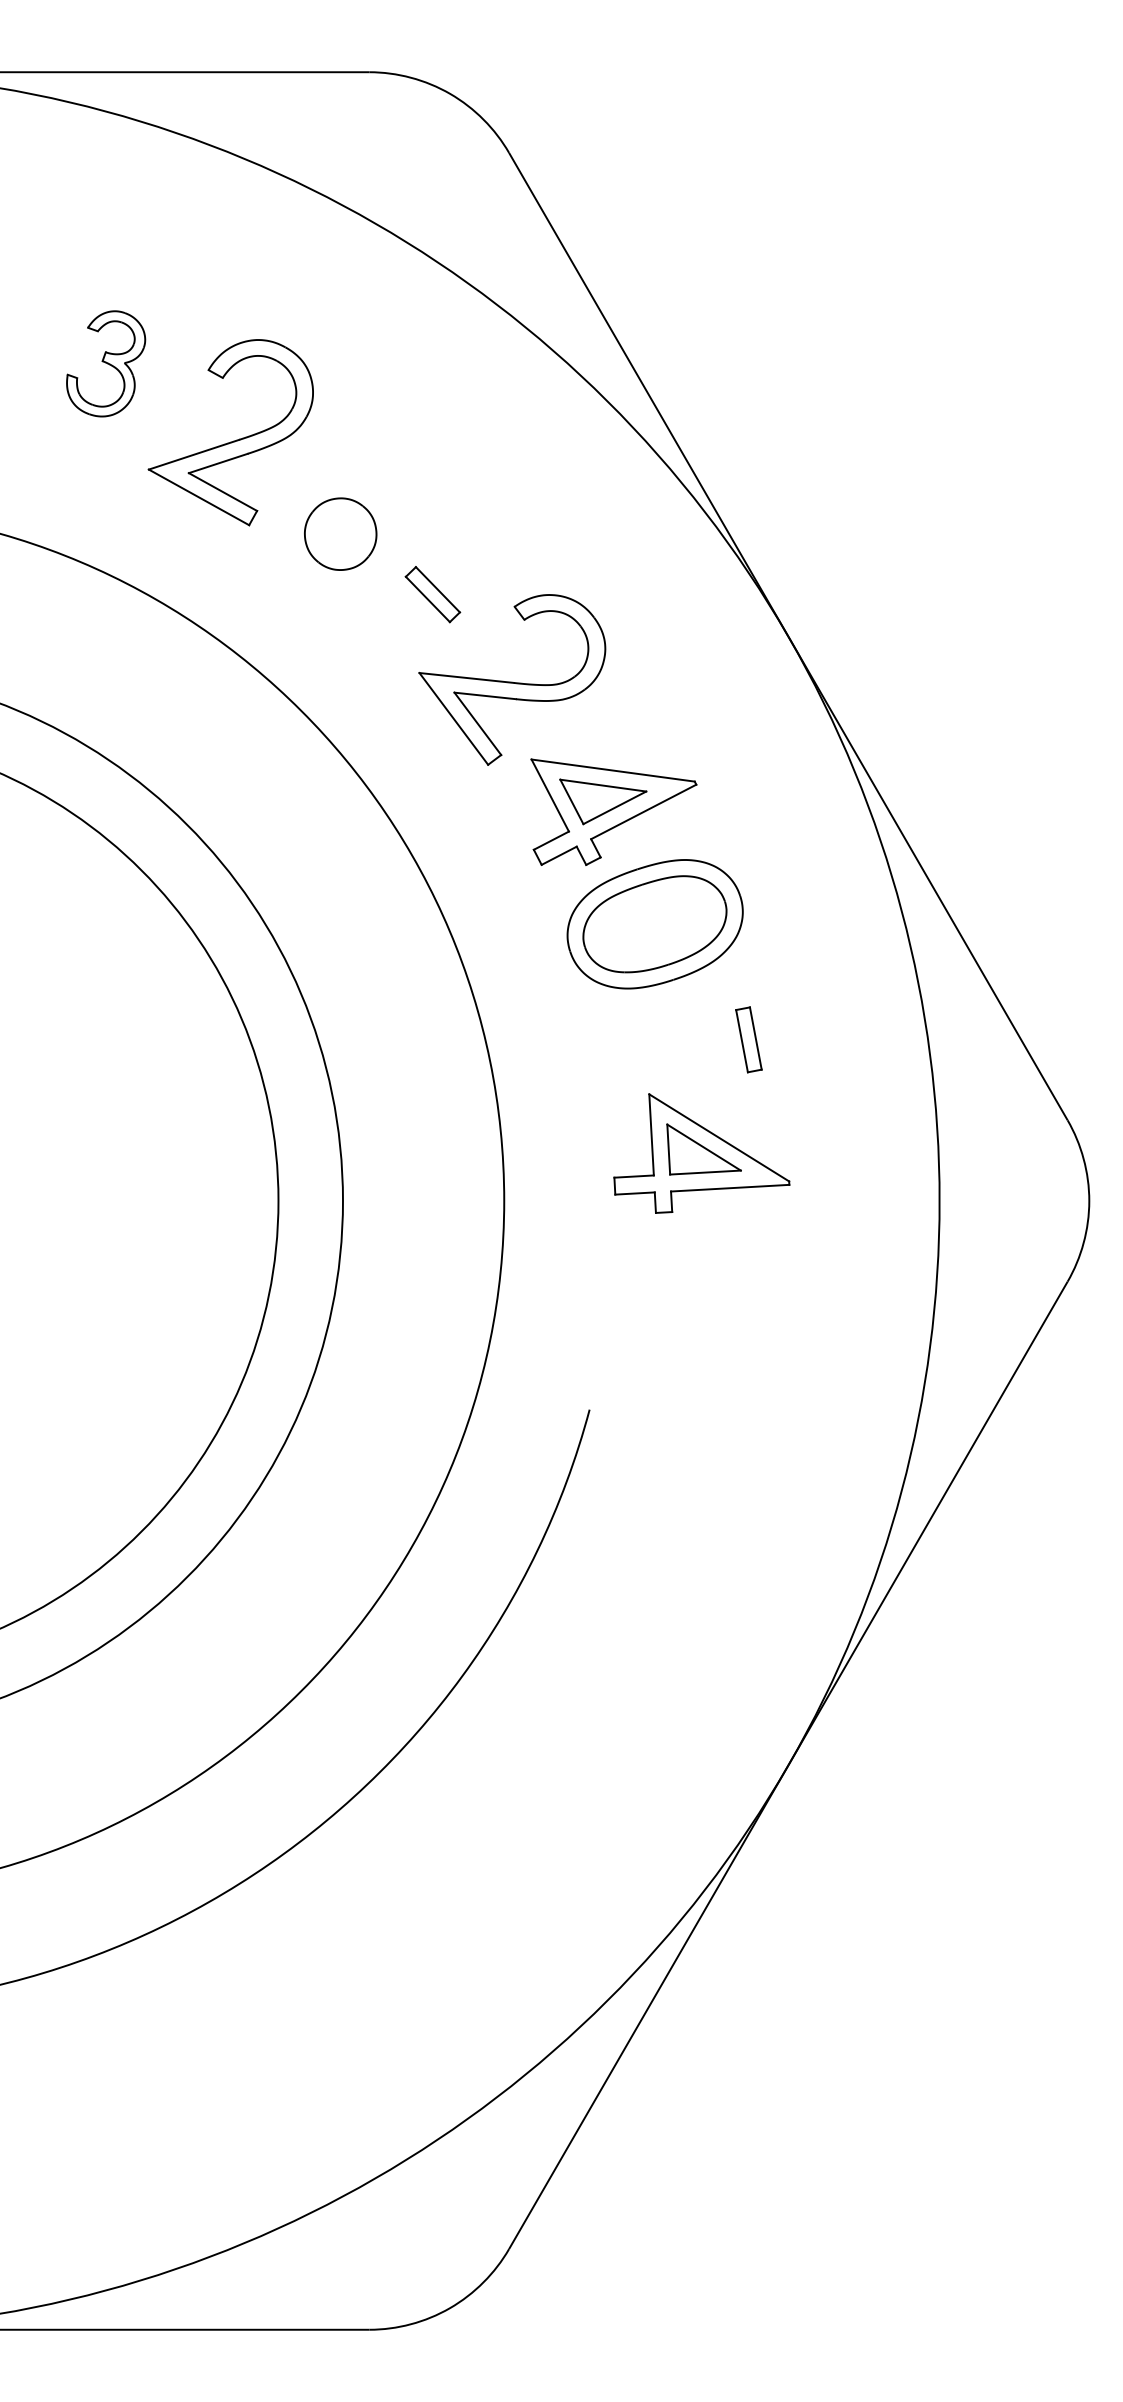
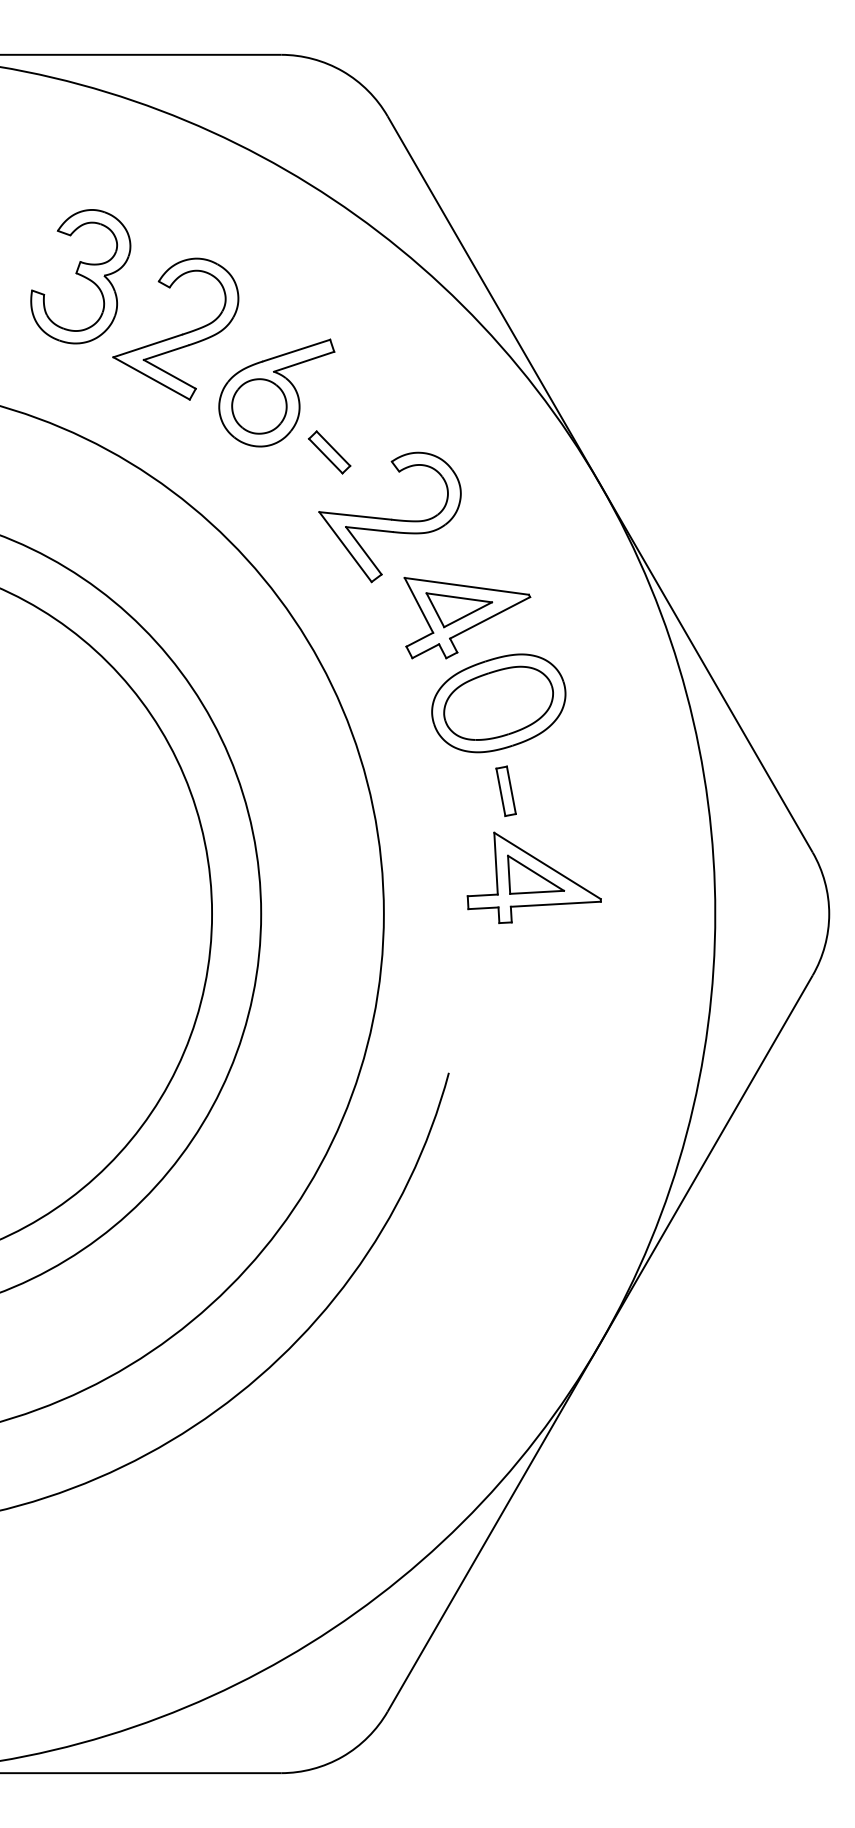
part: (105, 363) -> (80, 276), size x1.67
part: (363, 515) -> (276, 392), added
part: (748, 1038) -> (505, 790), moved

